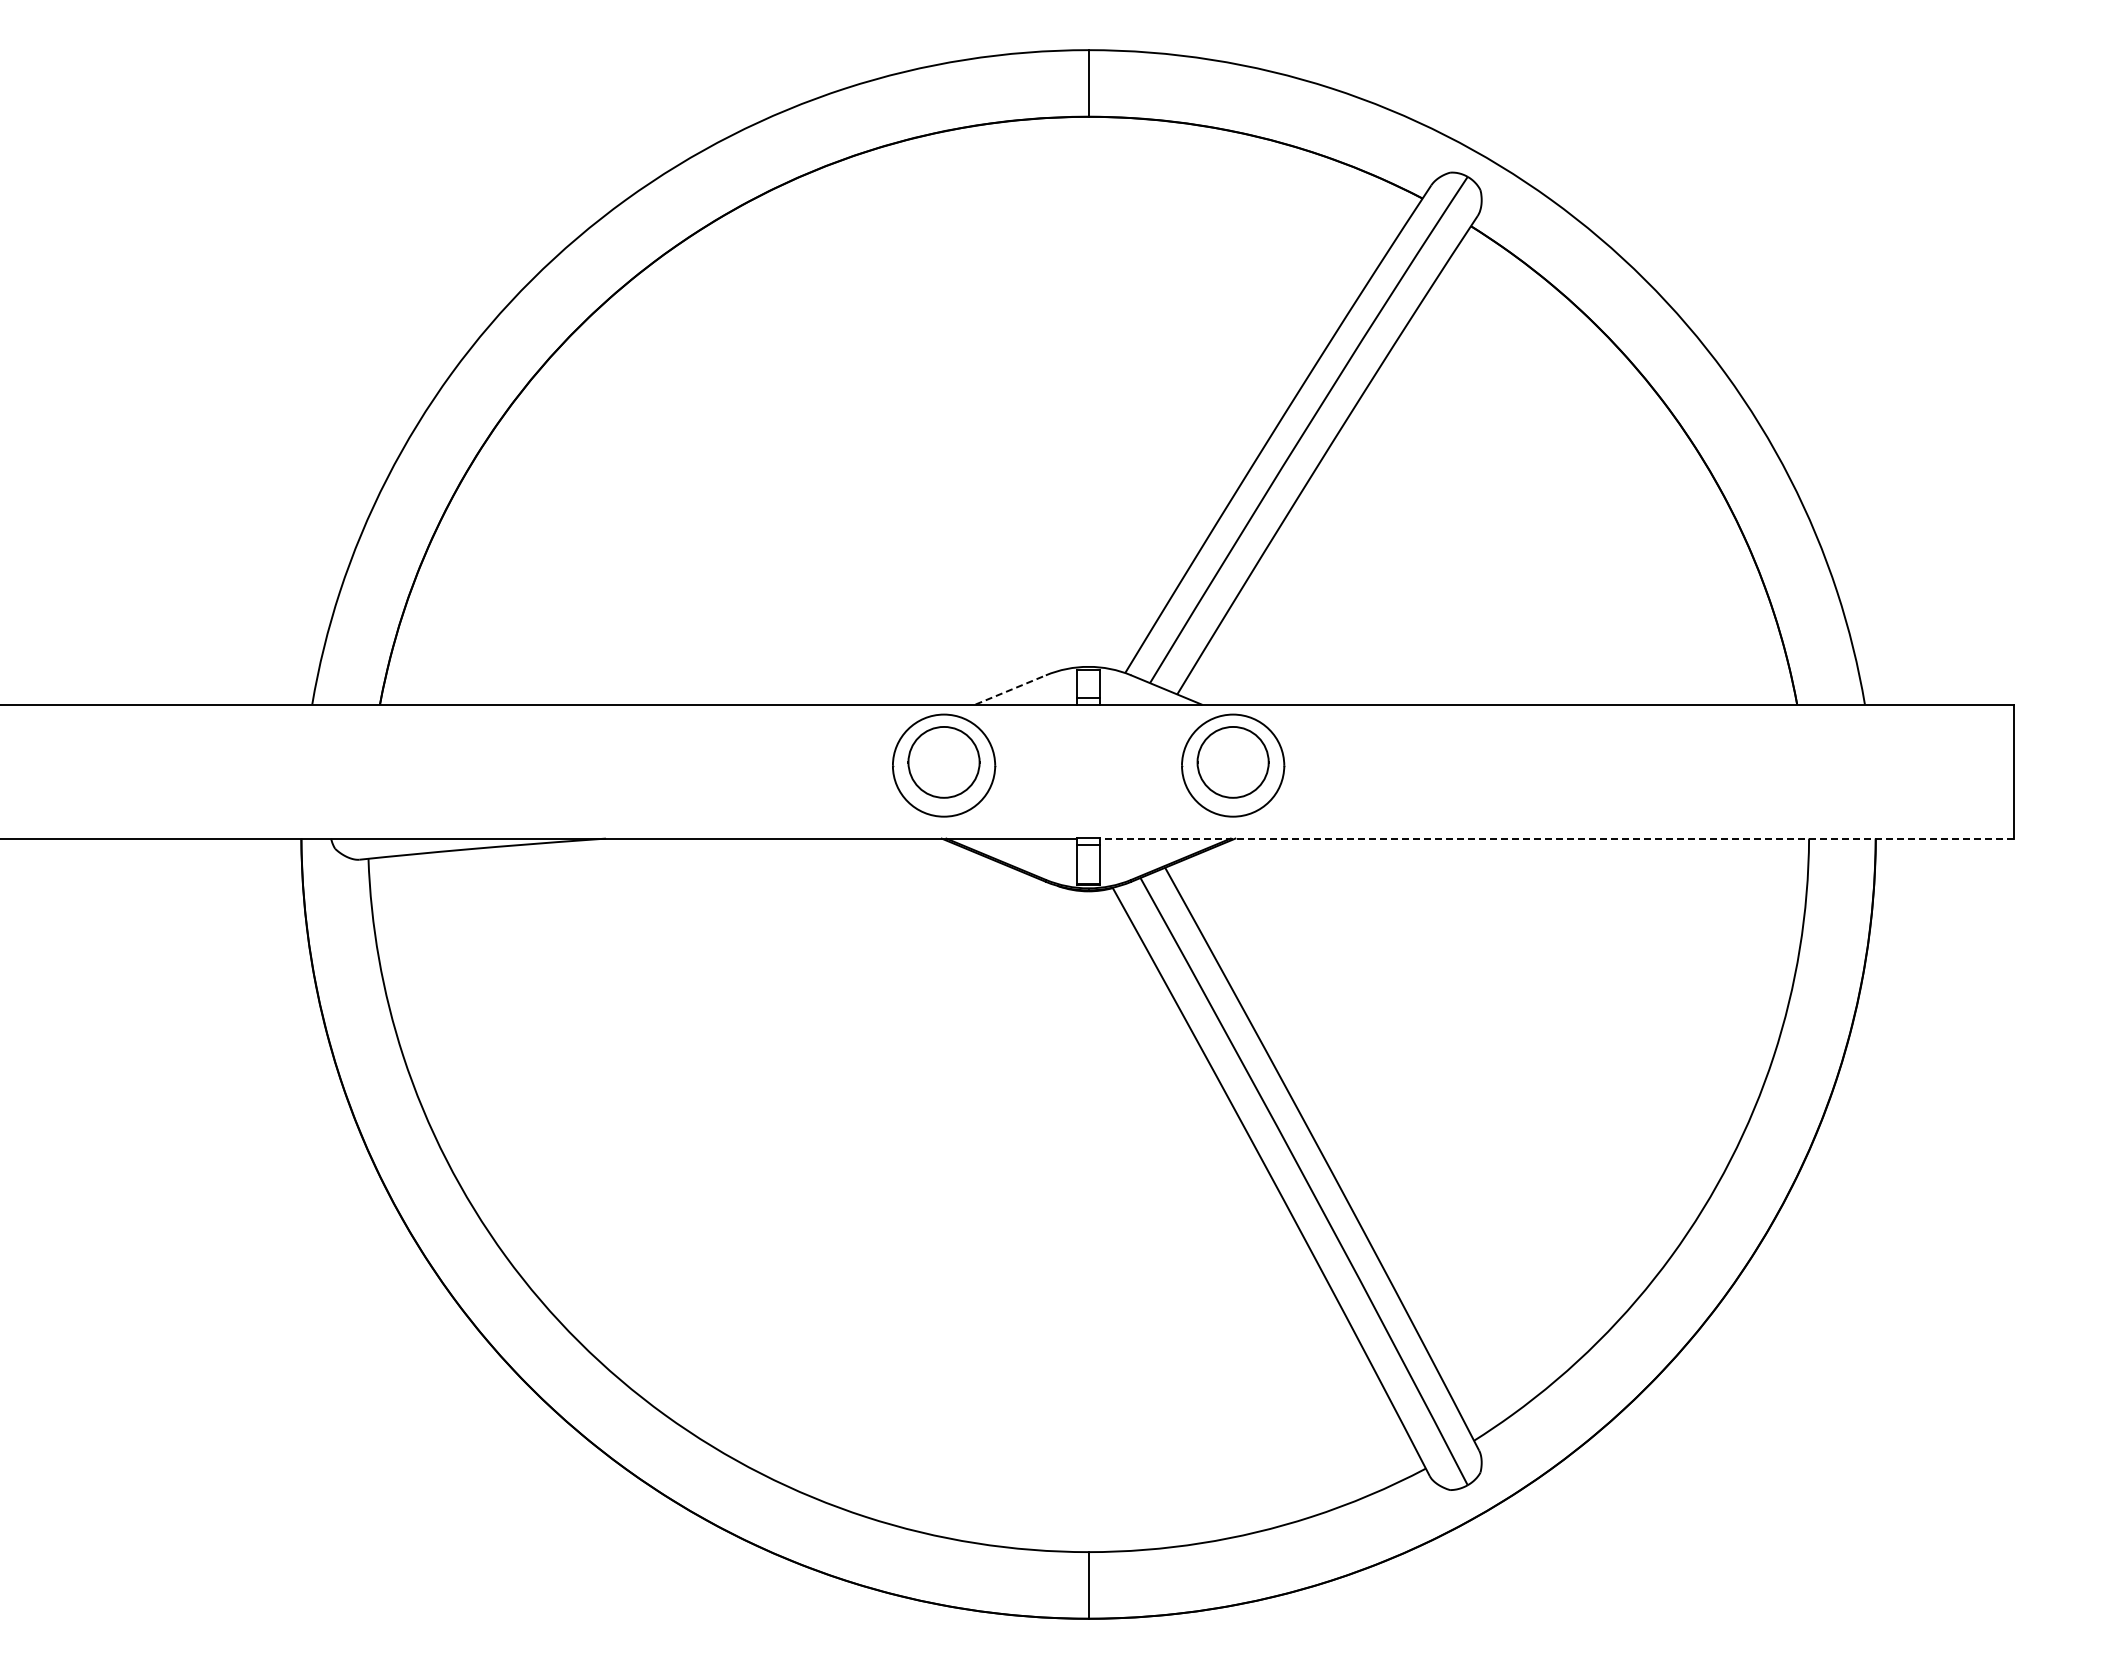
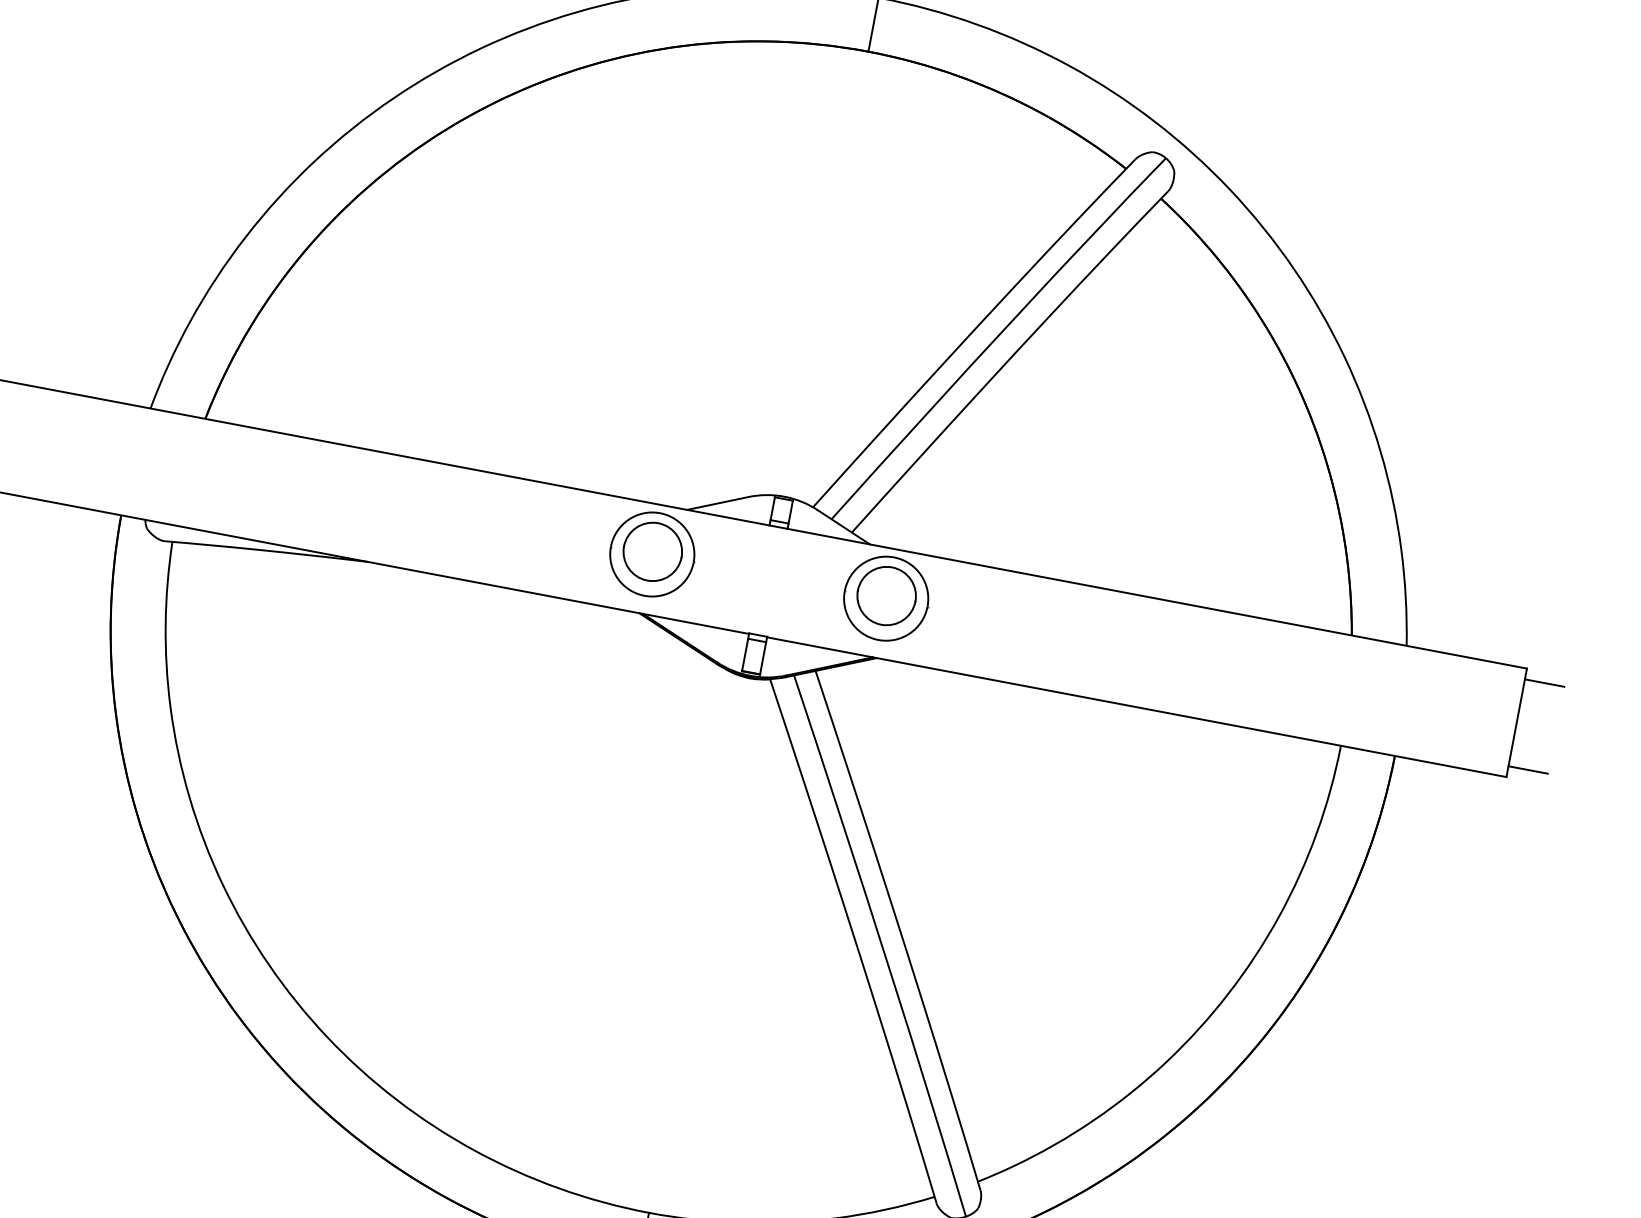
line: (1011, 689) -> (718, 503), dashed -> solid
line: (2037, 717) -> (1544, 682), added
line: (2037, 825) -> (1527, 770), added
line: (1556, 838) -> (1136, 707), dashed -> solid

